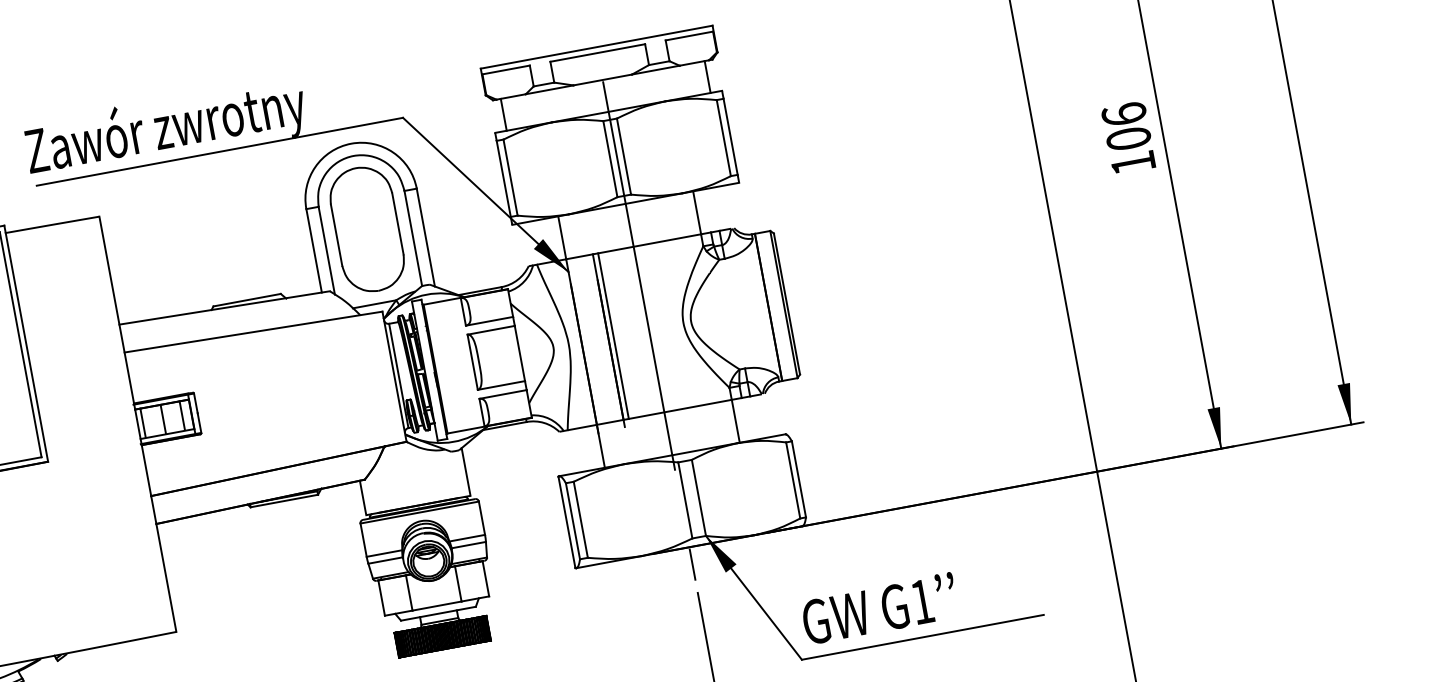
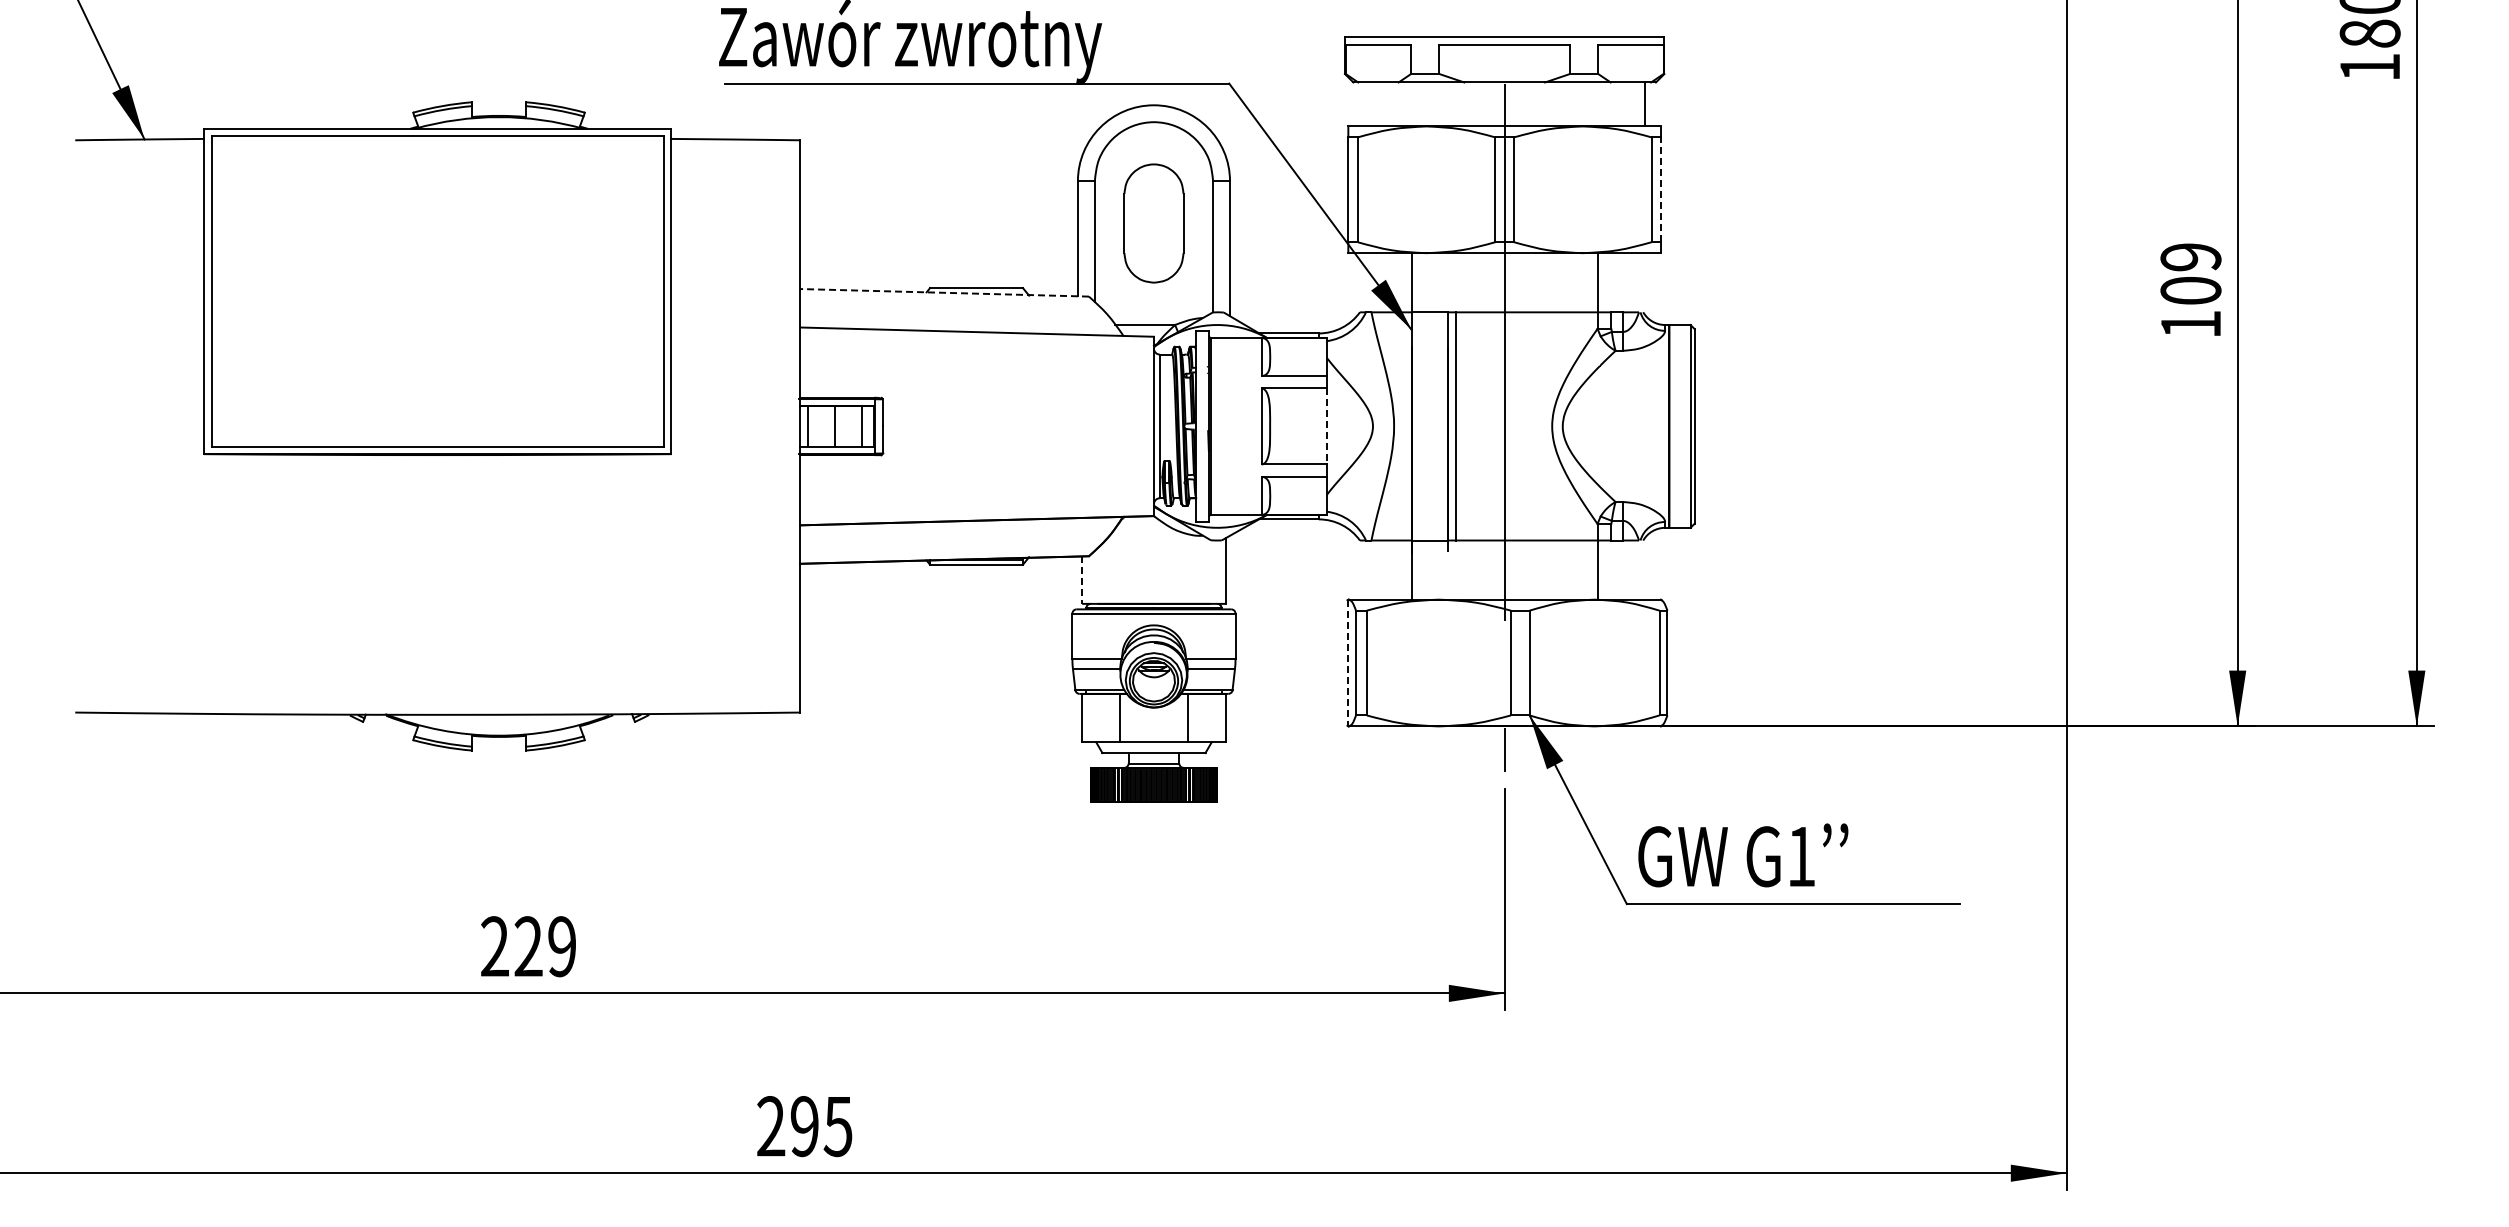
line: (504, 114) -> (1364, 104), removed
text: (1123, 114) -> (2190, 257), 106 -> 109
line: (730, 136) -> (1661, 189), solid -> dashed
part: (366, 229) -> (1153, 223), size x0.7
line: (224, 307) -> (944, 292), solid -> dashed
line: (519, 353) -> (1326, 426), solid -> dashed
line: (363, 498) -> (1082, 580), solid -> dashed
line: (566, 522) -> (1347, 663), solid -> dashed

